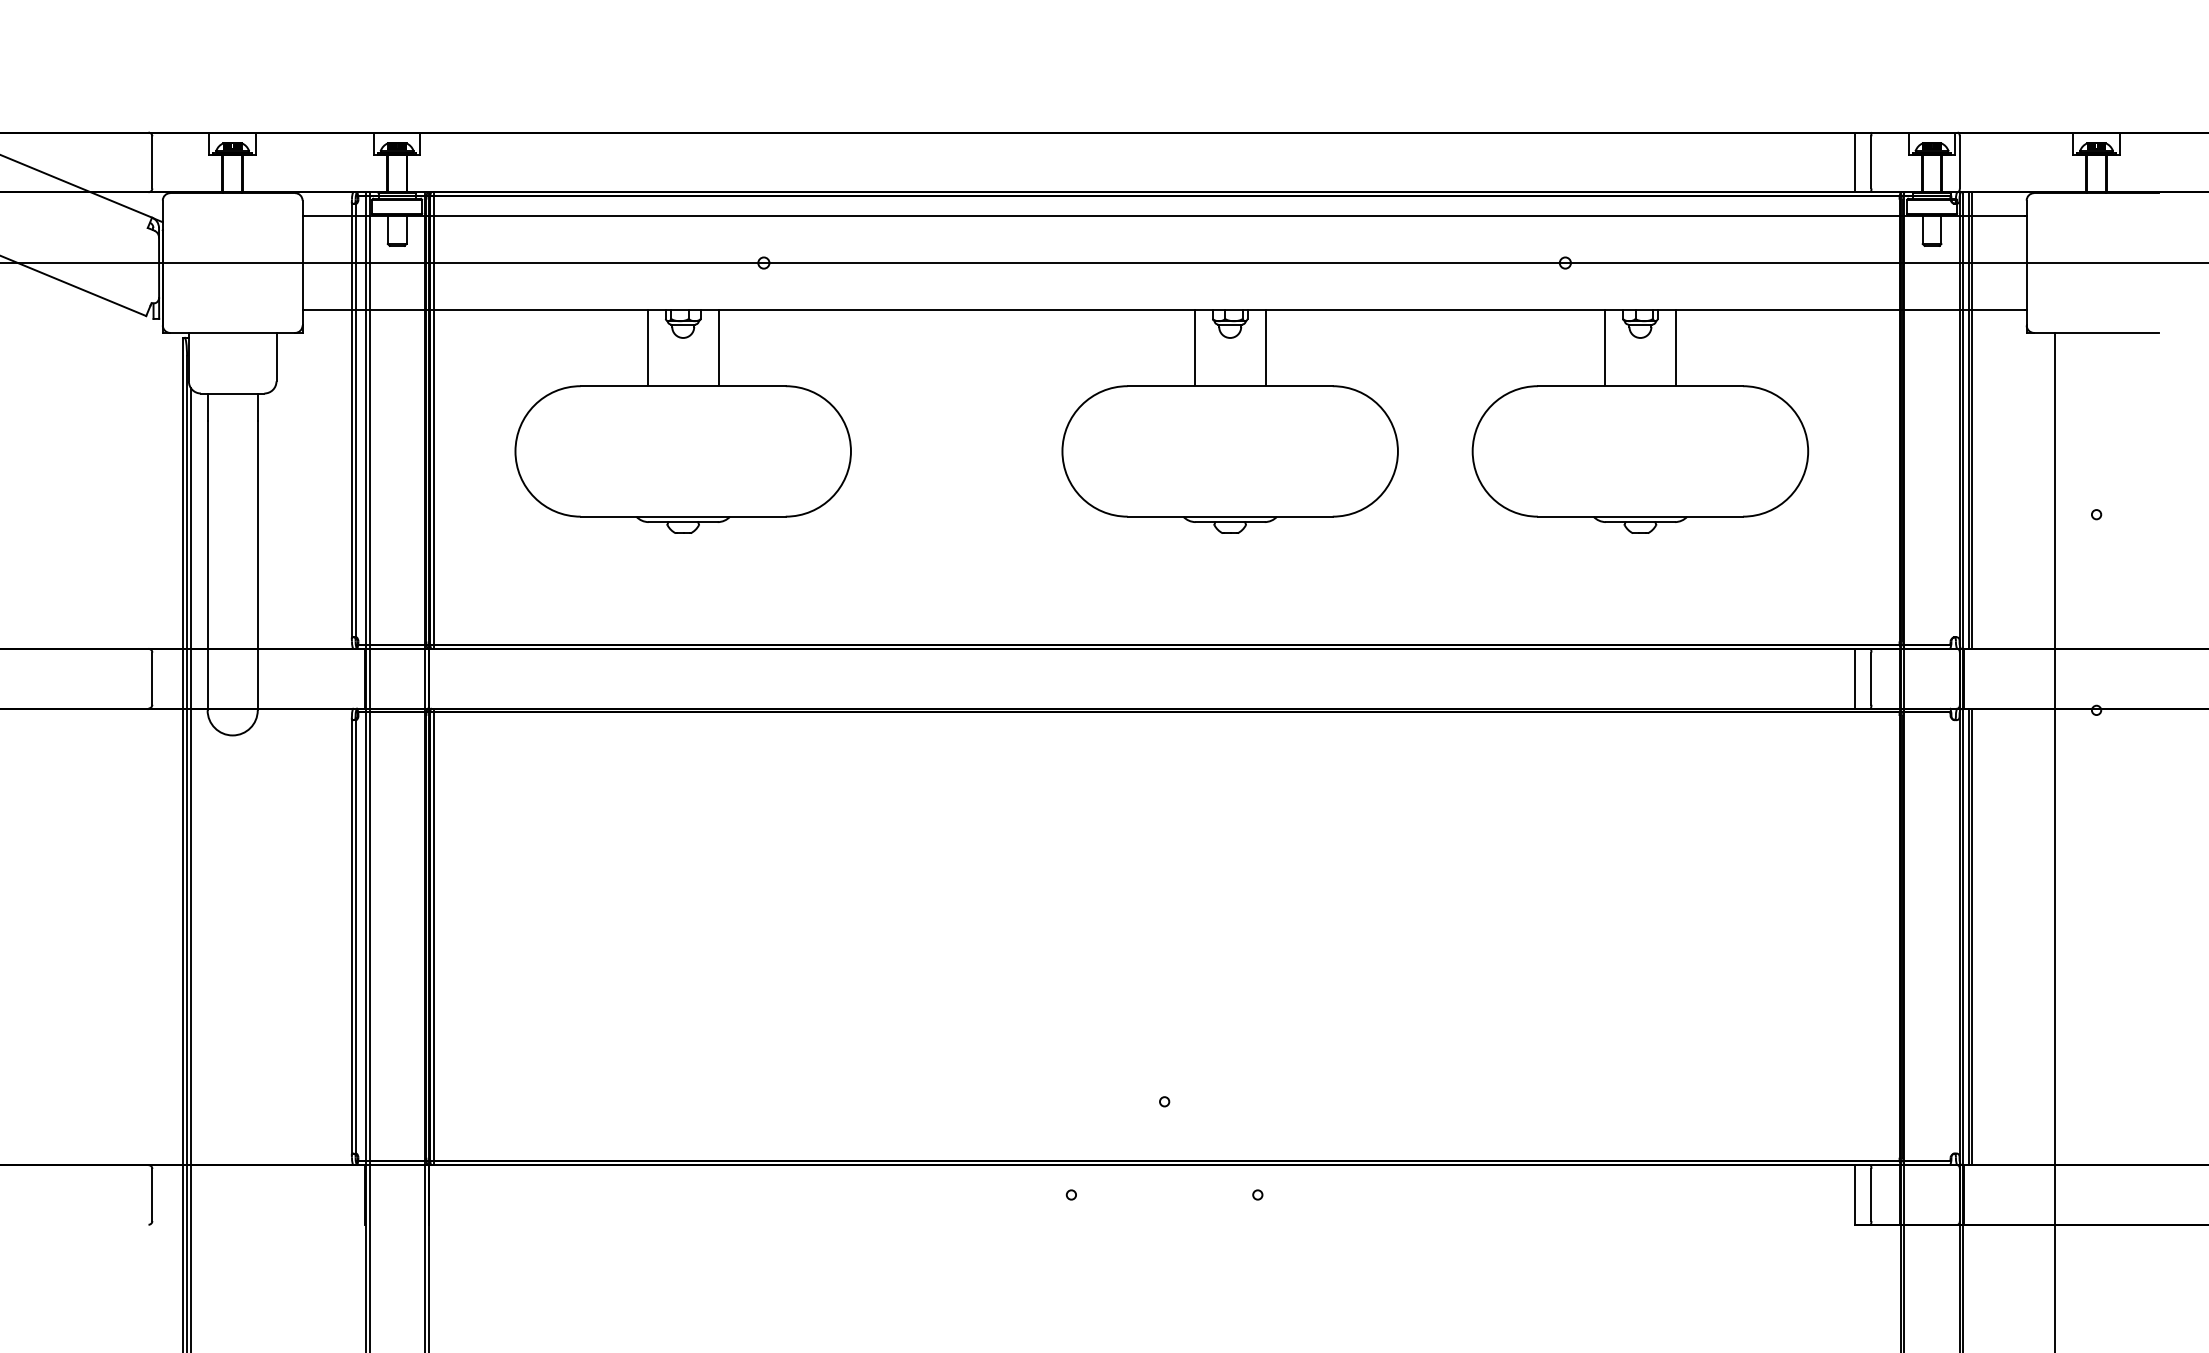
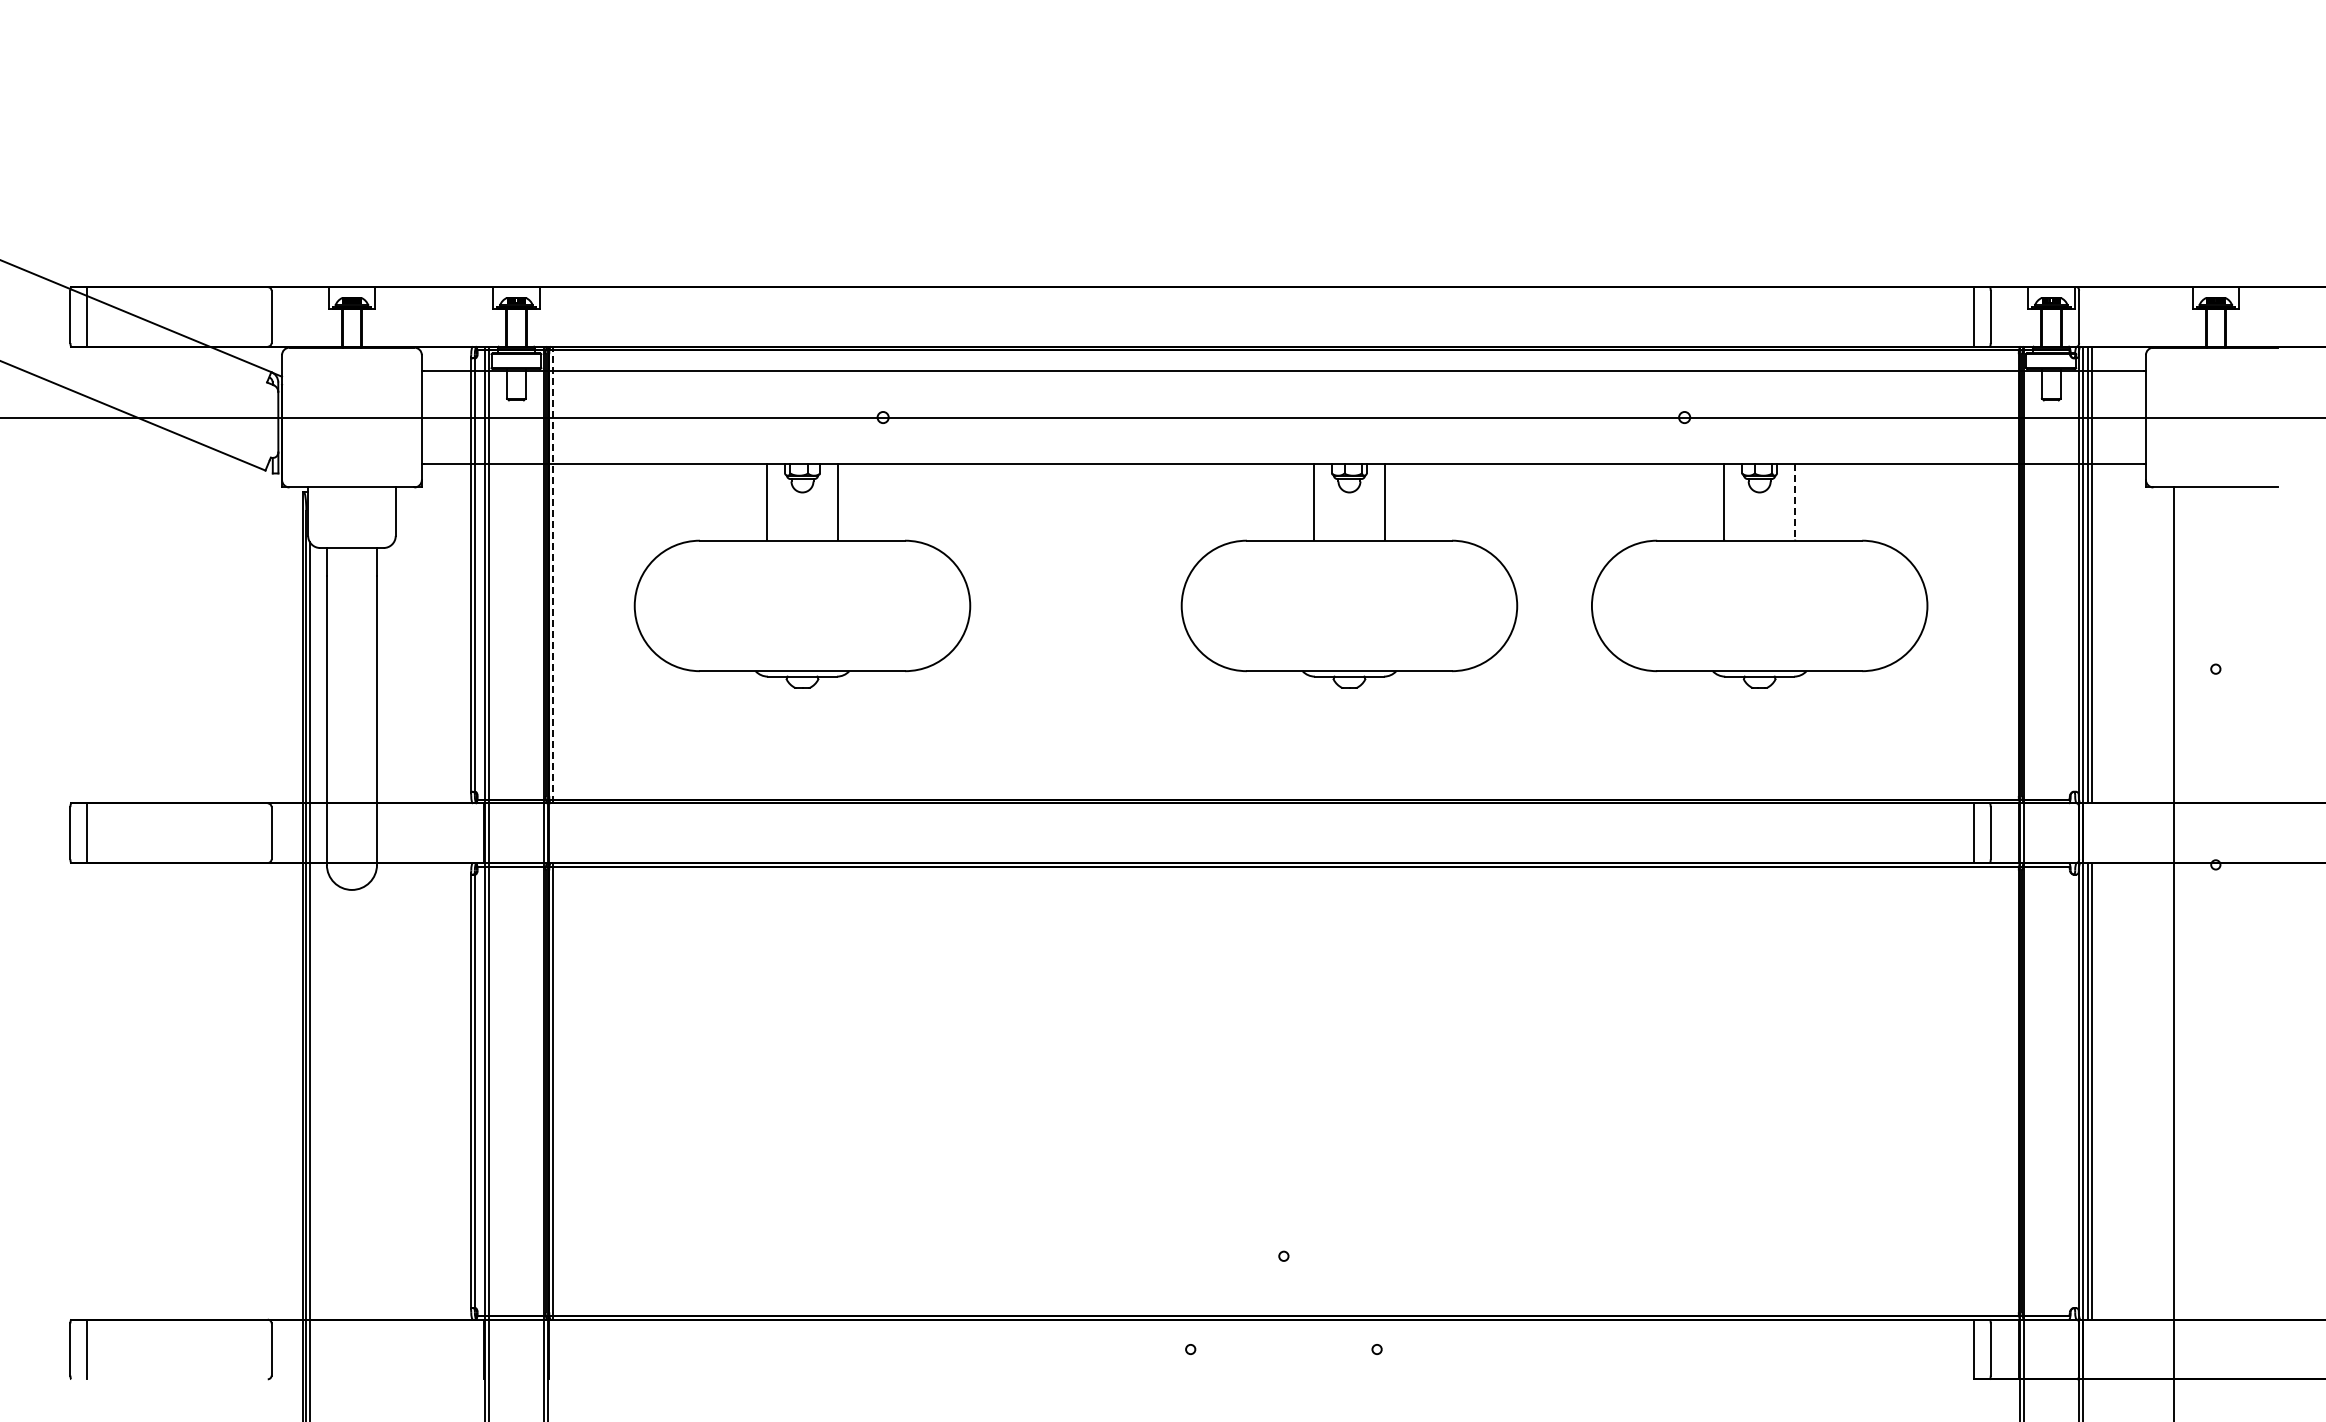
line: (1676, 346) -> (1795, 501), solid -> dashed
line: (434, 419) -> (553, 574), solid -> dashed

